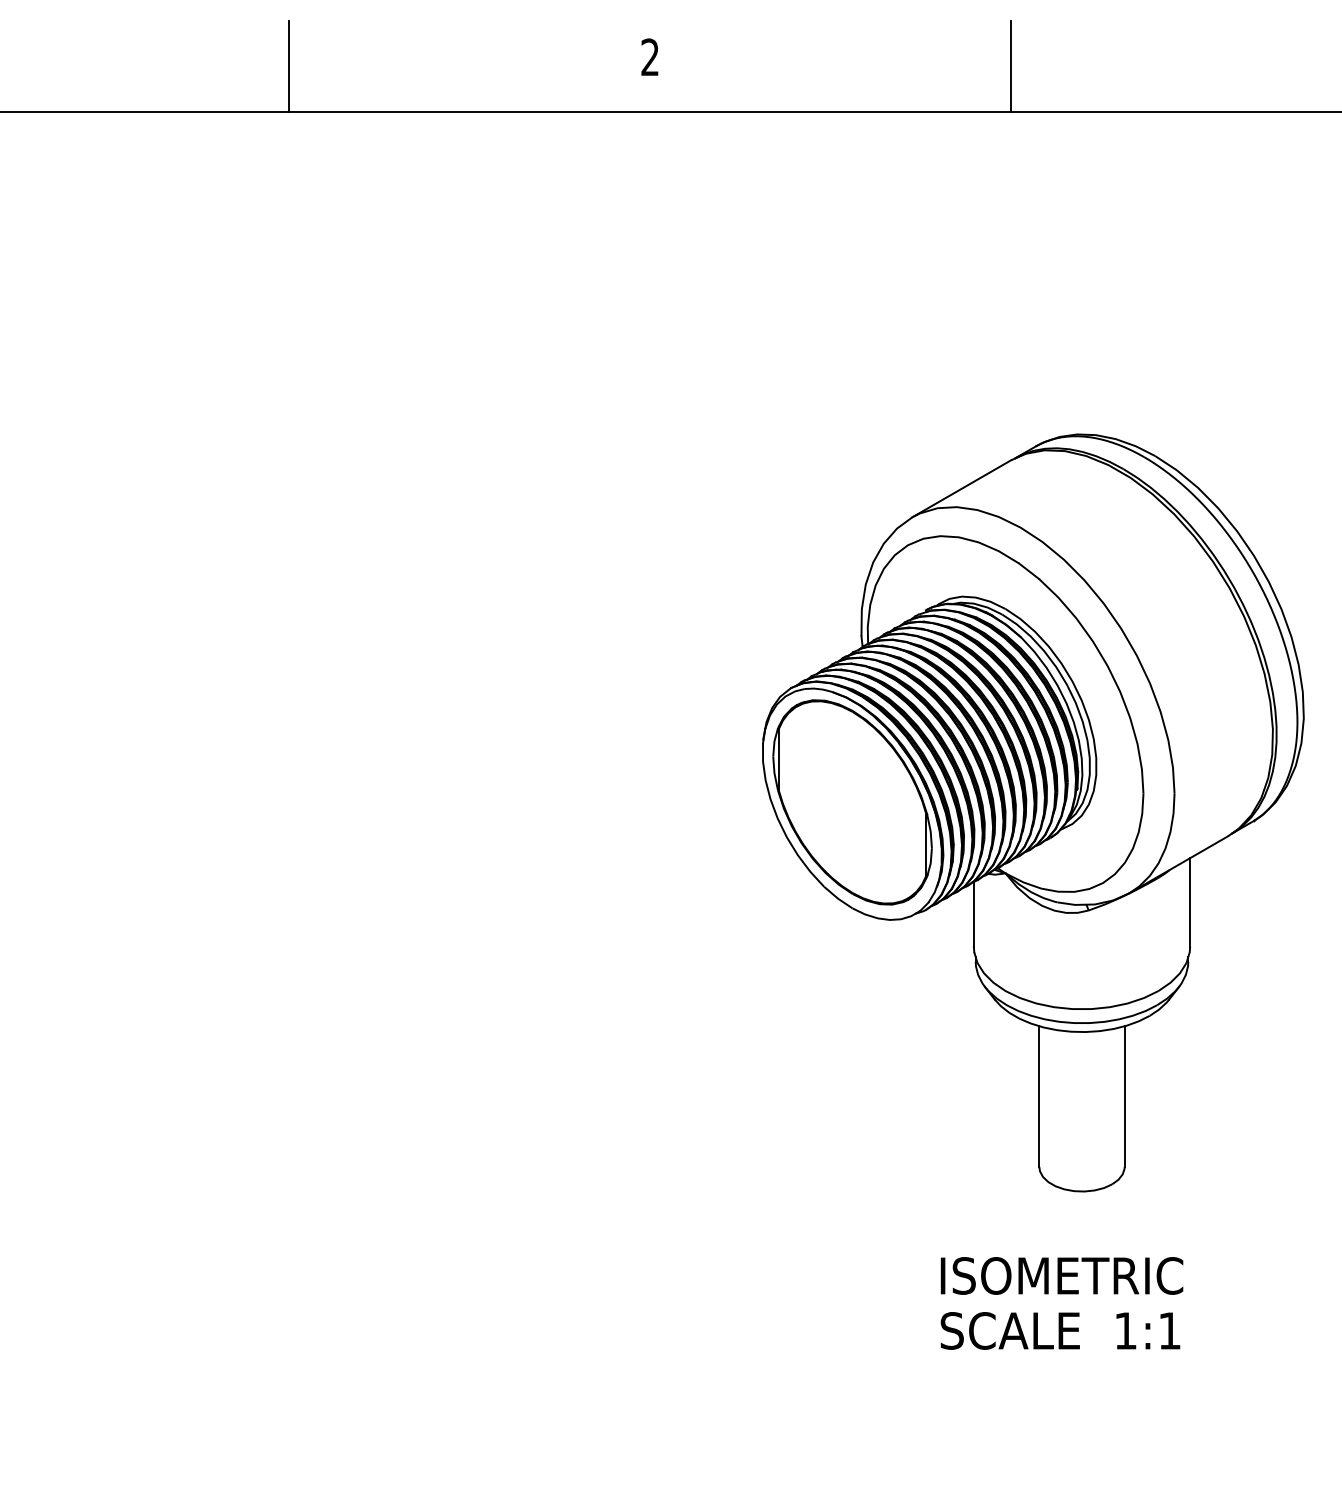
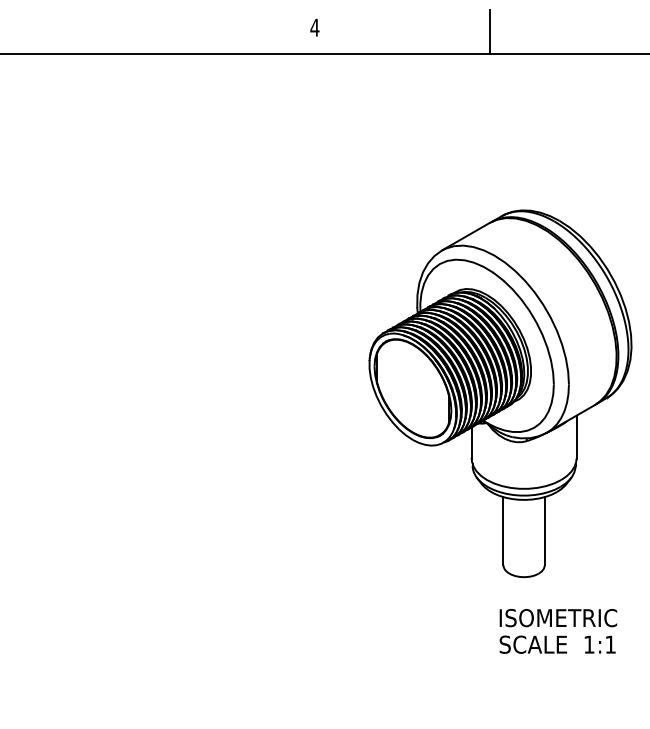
text: (649, 56) -> (314, 27), 2 -> 4
line: (290, 65) -> (140, 31), removed
text: (1062, 1303) -> (558, 631), moved

